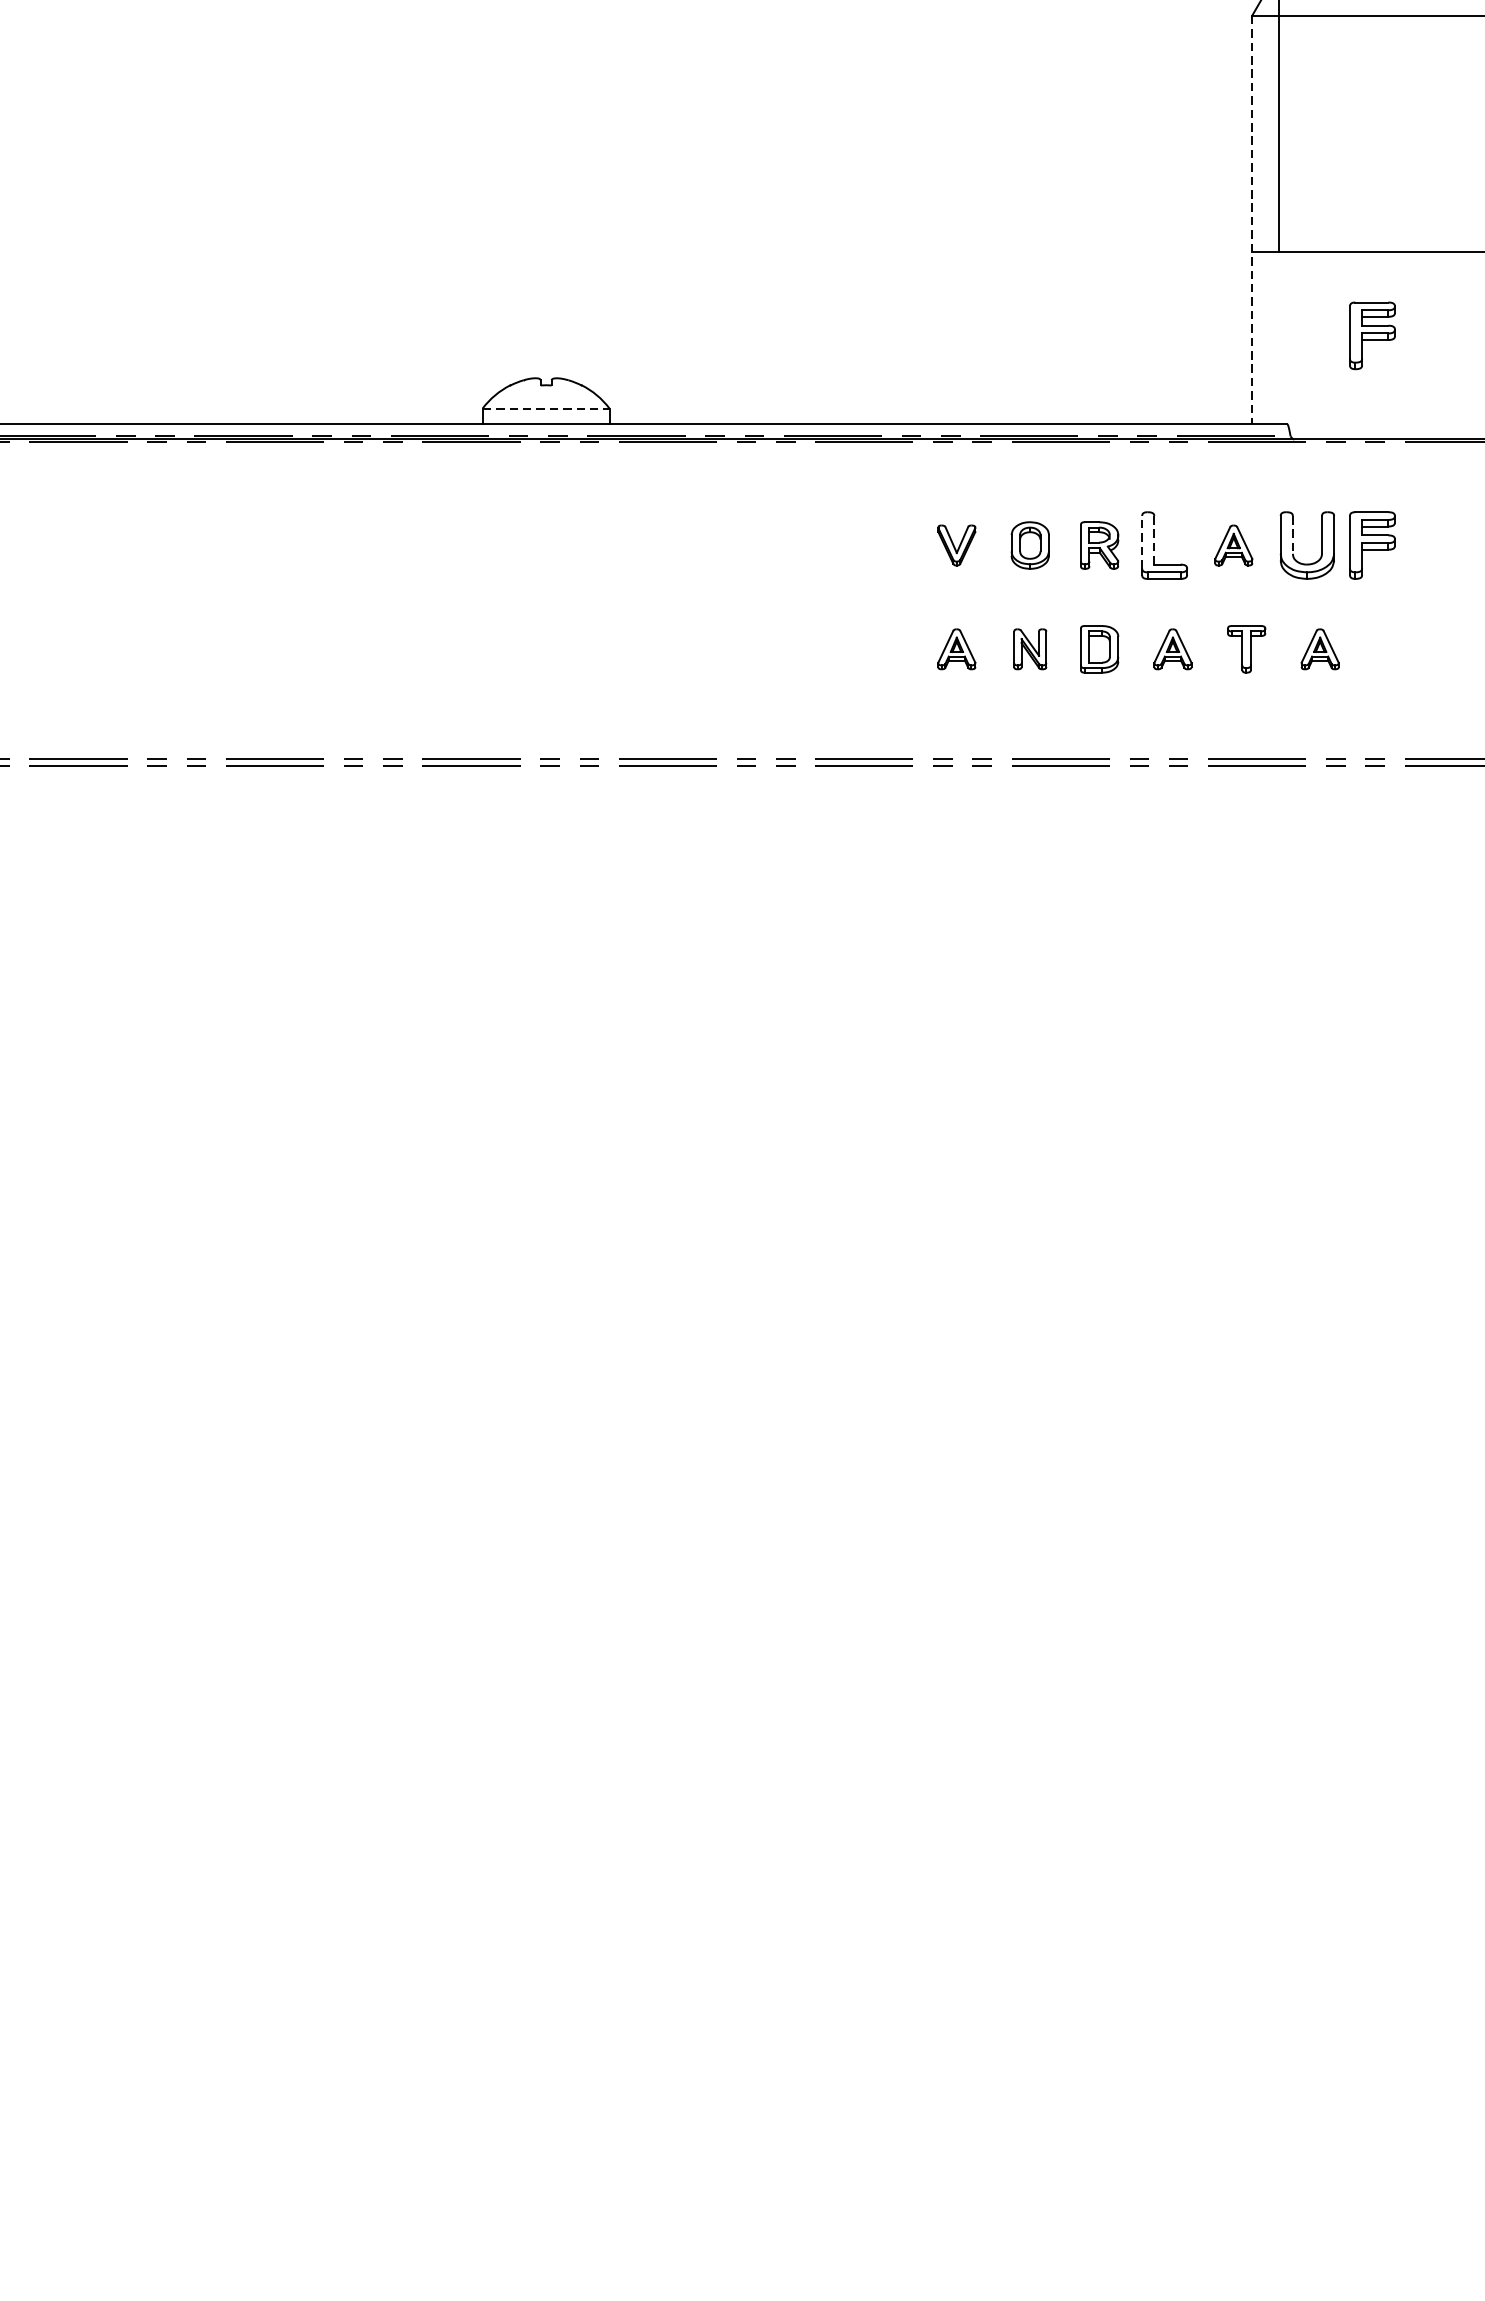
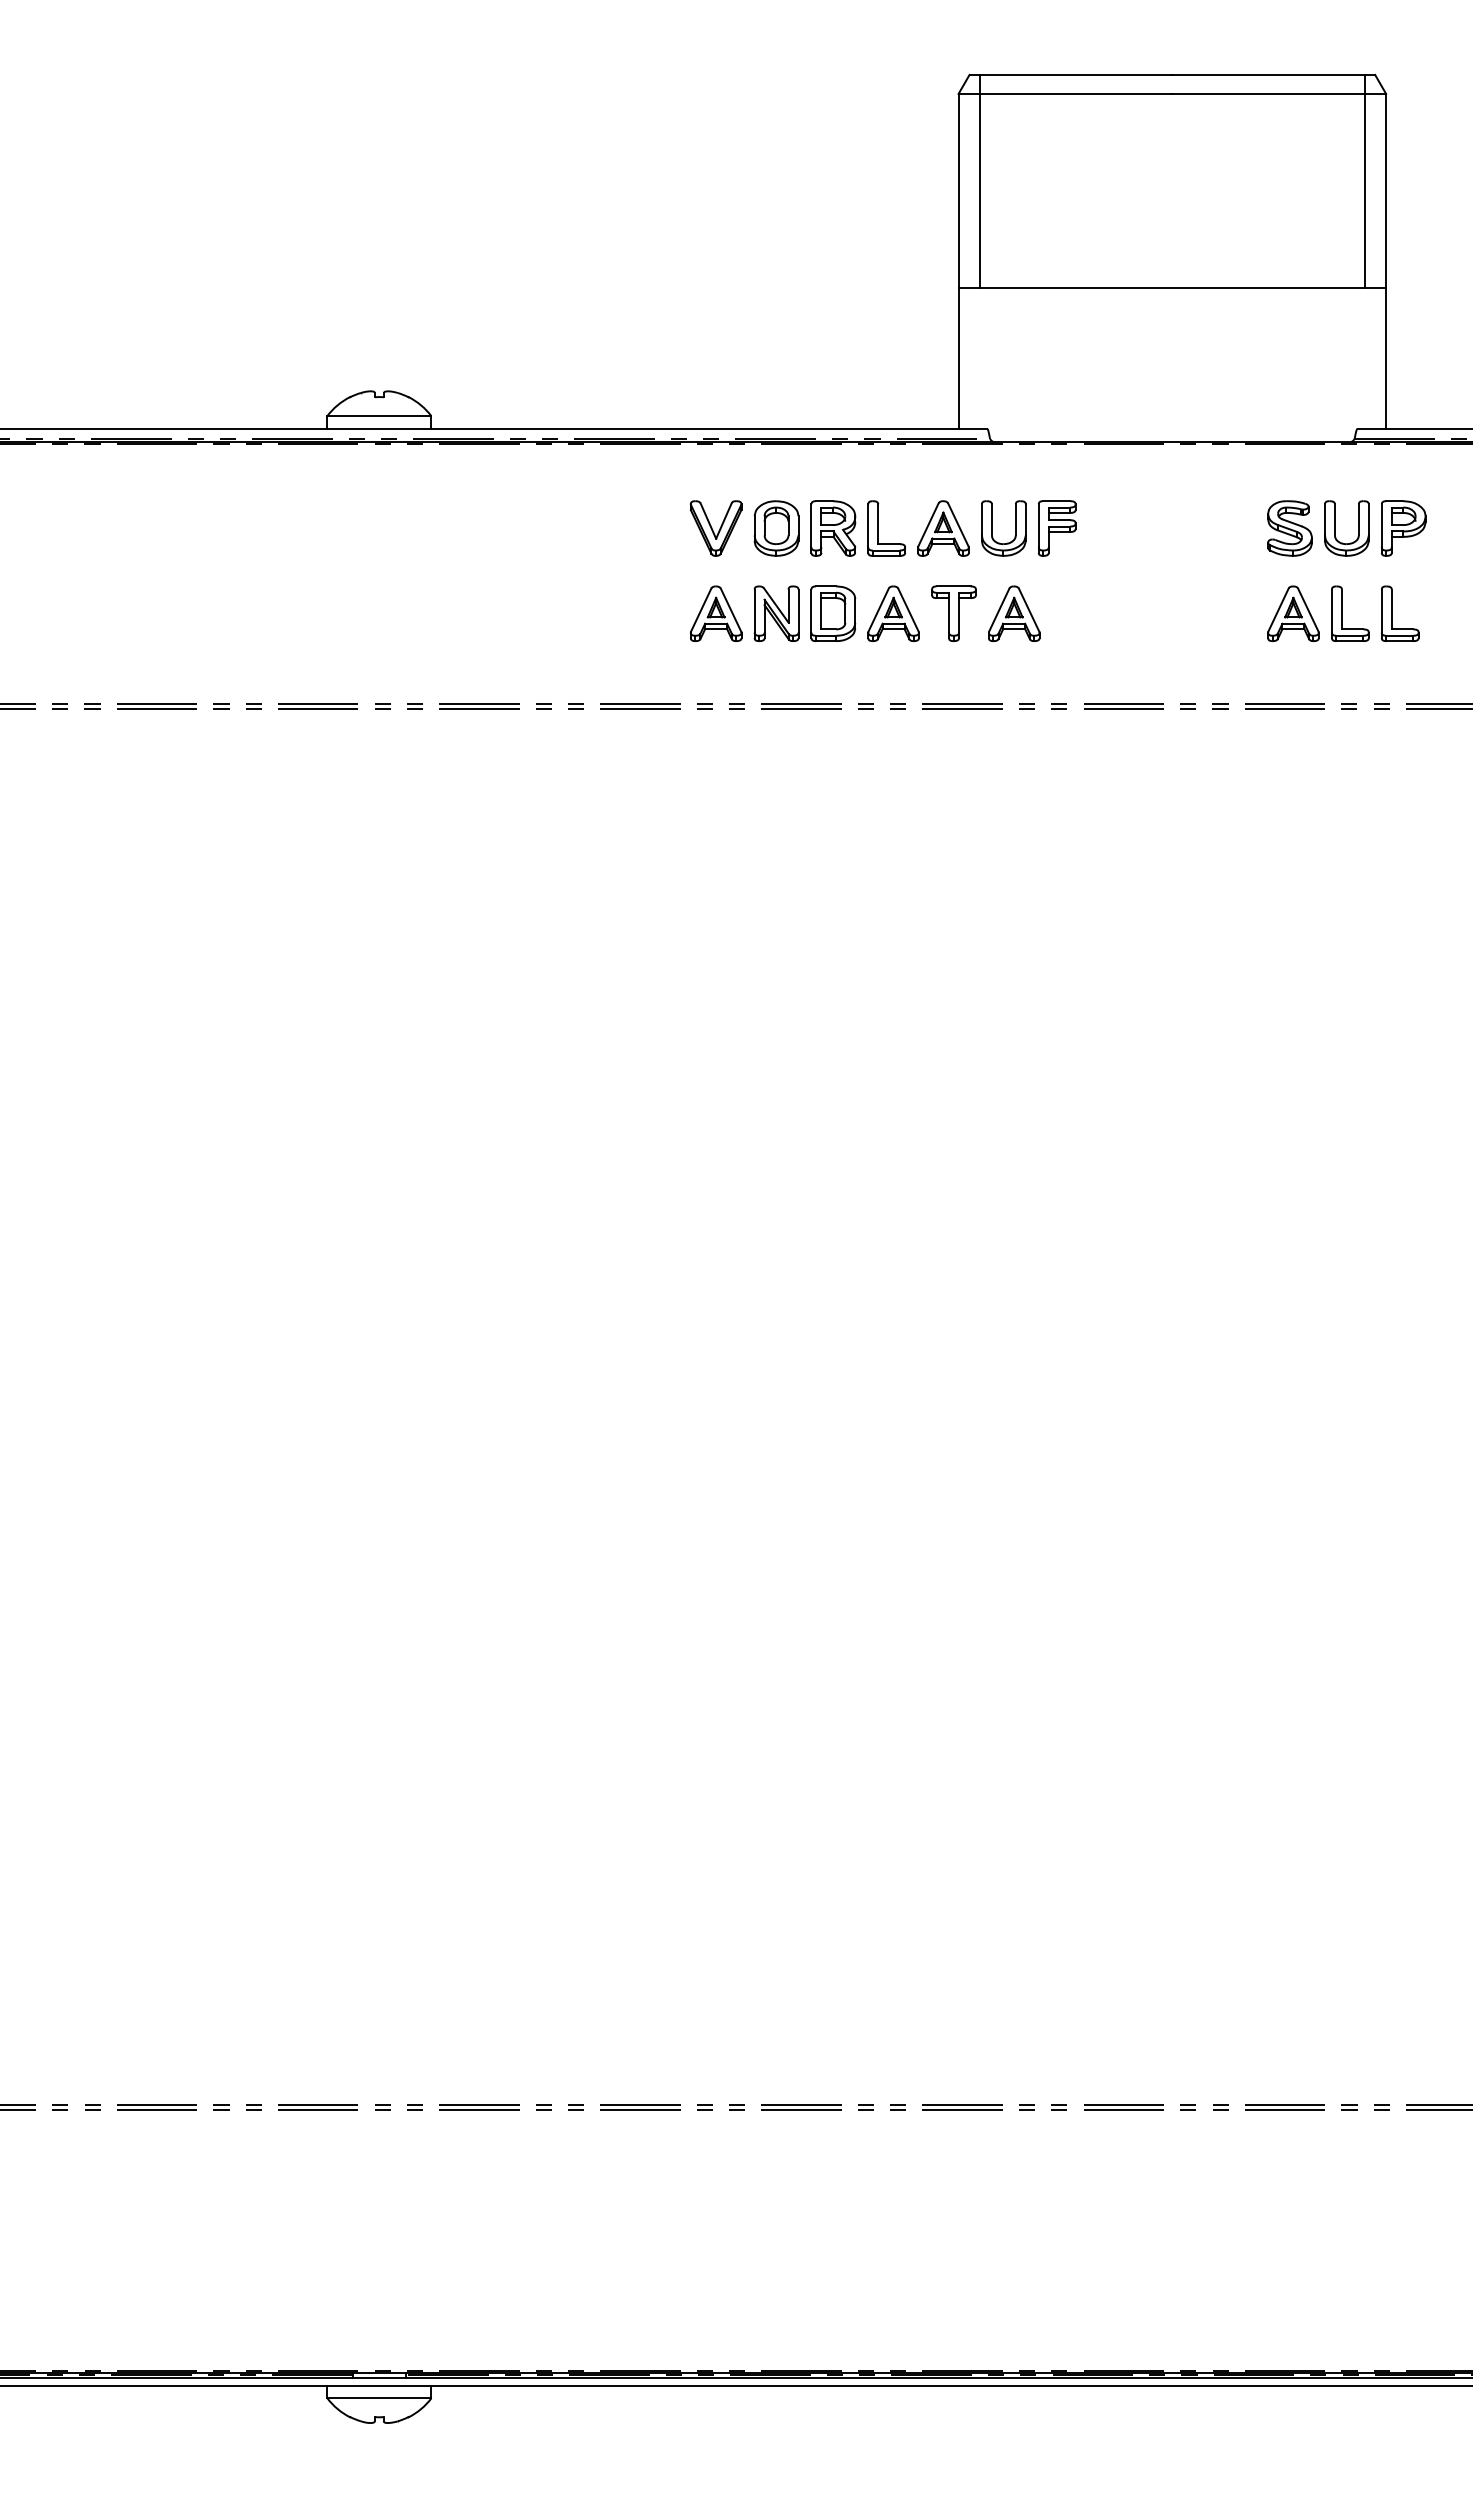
line: (1252, 219) -> (958, 261), dashed -> solid
part: (1372, 335) -> (1057, 356), removed
line: (546, 408) -> (379, 416), dashed -> solid
line: (1292, 534) -> (991, 519), dashed -> solid
line: (1154, 540) -> (878, 524), dashed -> solid
line: (1142, 541) -> (868, 525), dashed -> solid
part: (957, 545) -> (716, 528), size x1.67
part: (1030, 545) -> (776, 528), size x1.43
part: (1099, 545) -> (833, 528), size x1.43
part: (1233, 545) -> (943, 528), size x1.67
part: (957, 649) -> (716, 613), size x1.67
part: (1030, 649) -> (776, 613), size x1.67
part: (1099, 649) -> (833, 613), size x1.43
part: (1172, 649) -> (893, 613), size x1.67
part: (1246, 649) -> (953, 613), size x1.43
part: (1320, 649) -> (1014, 613), size x1.67

